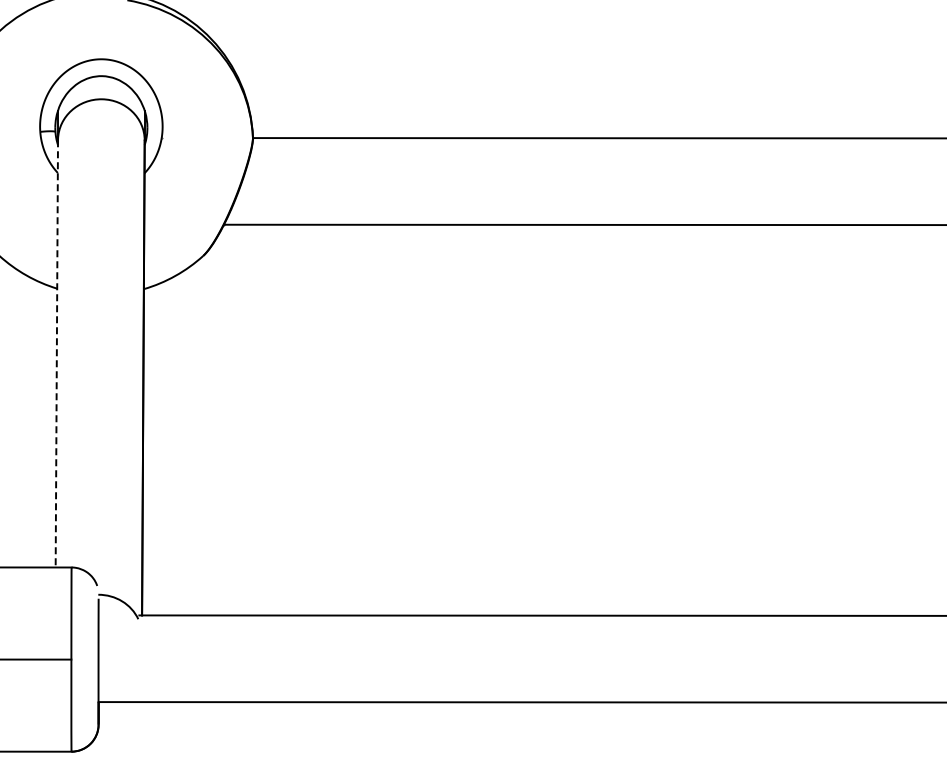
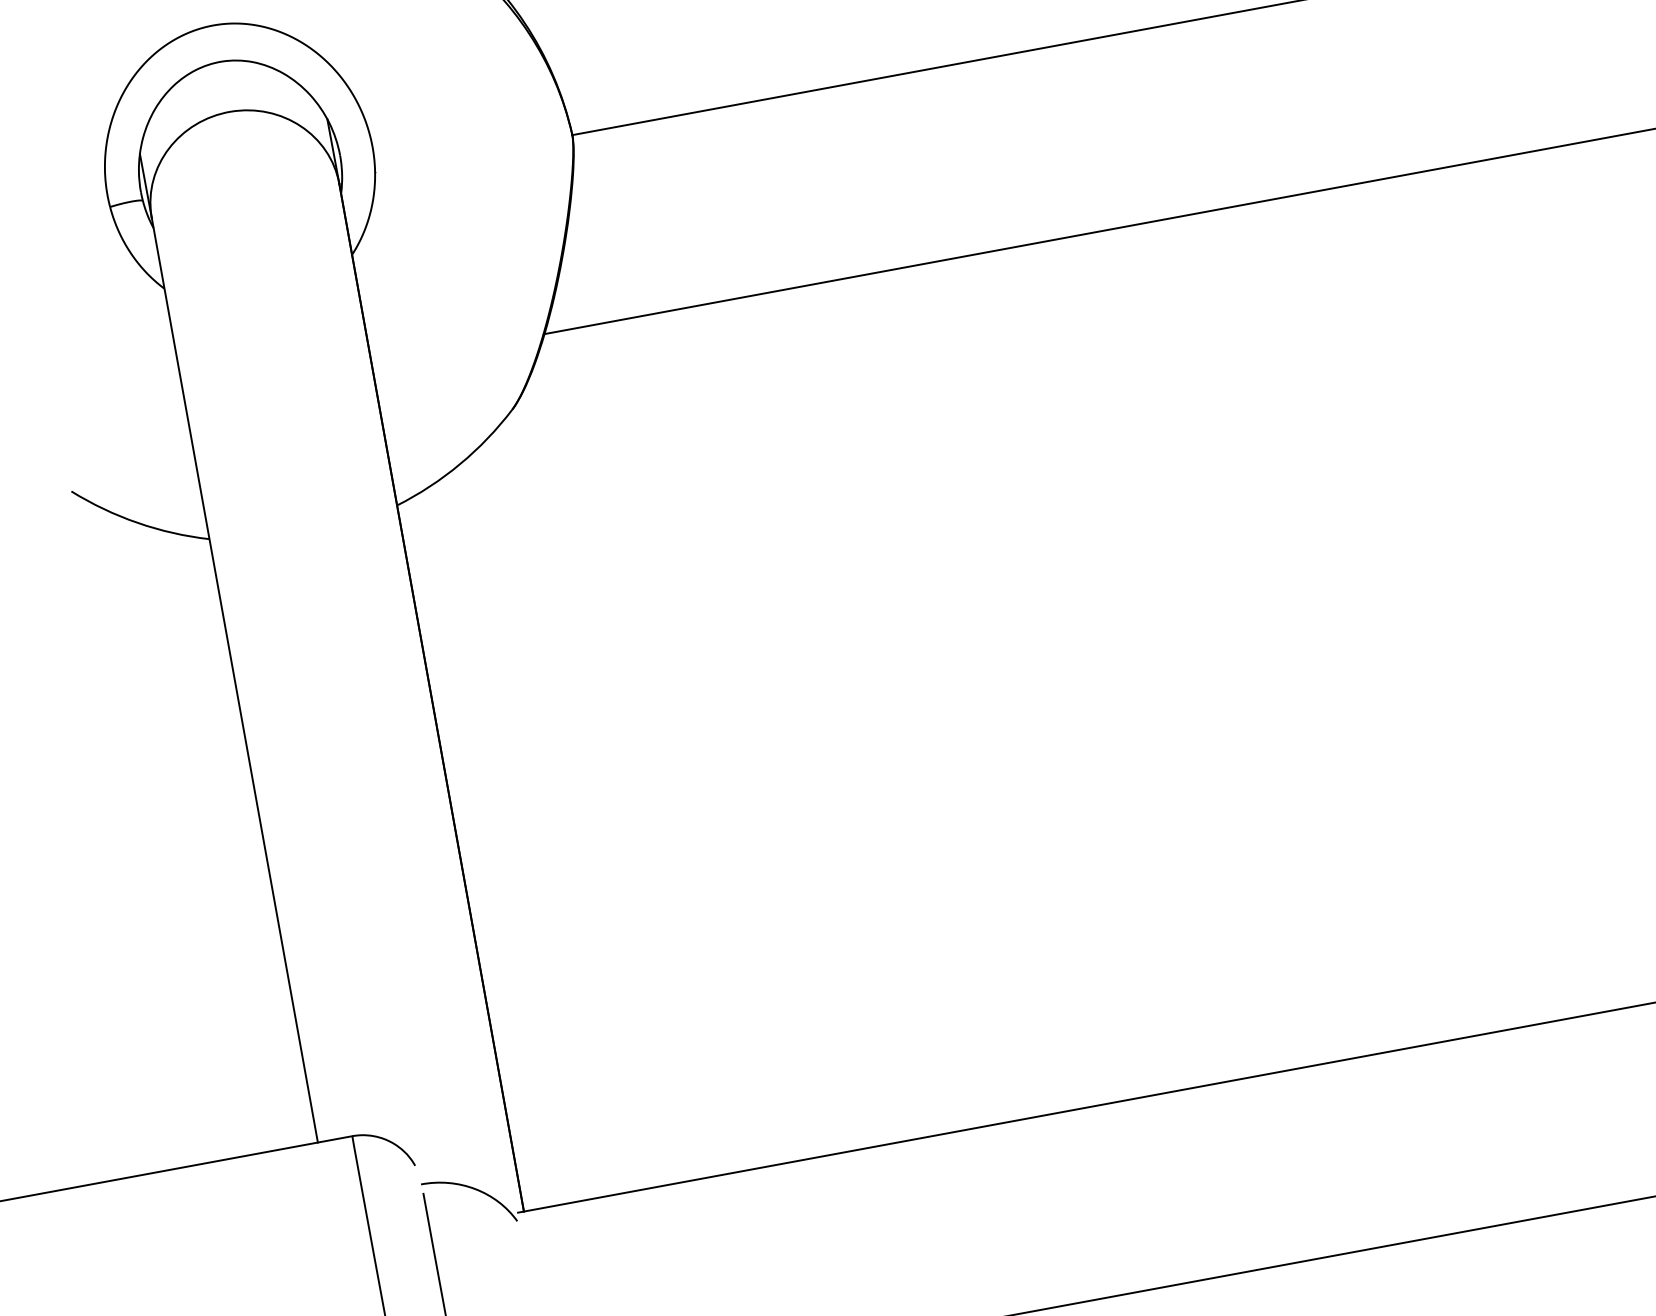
line: (56, 353) -> (233, 679), dashed -> solid

